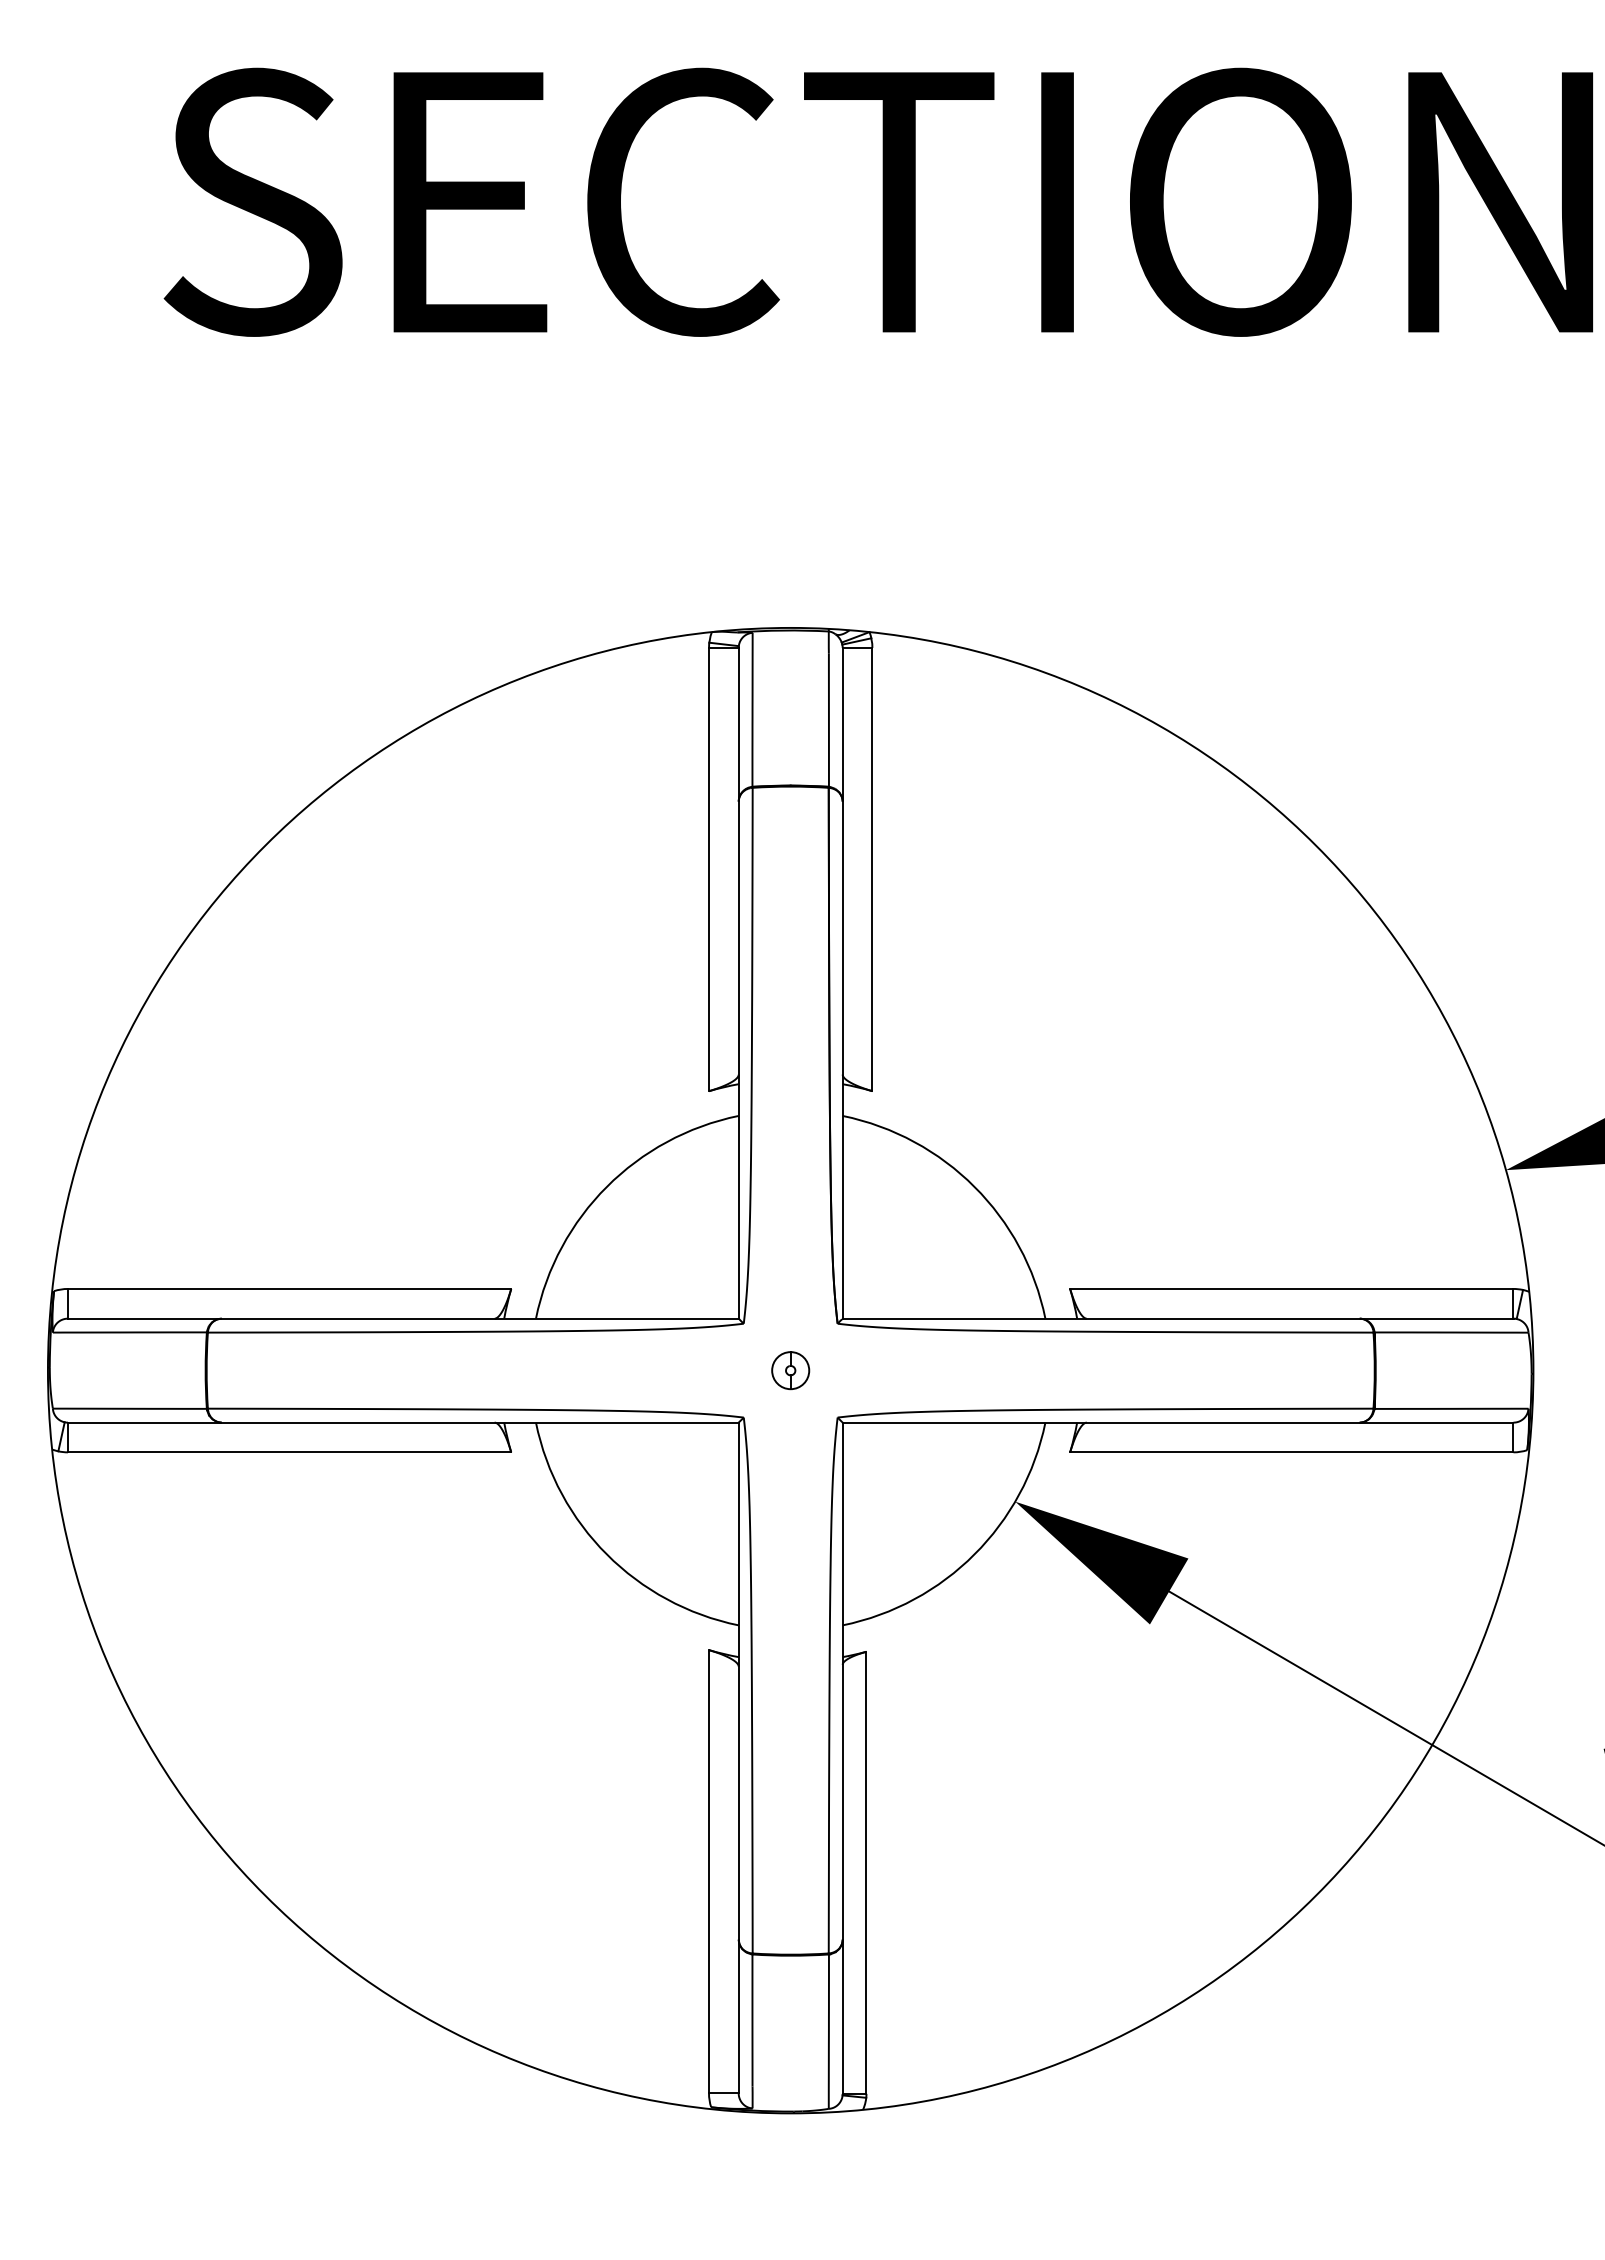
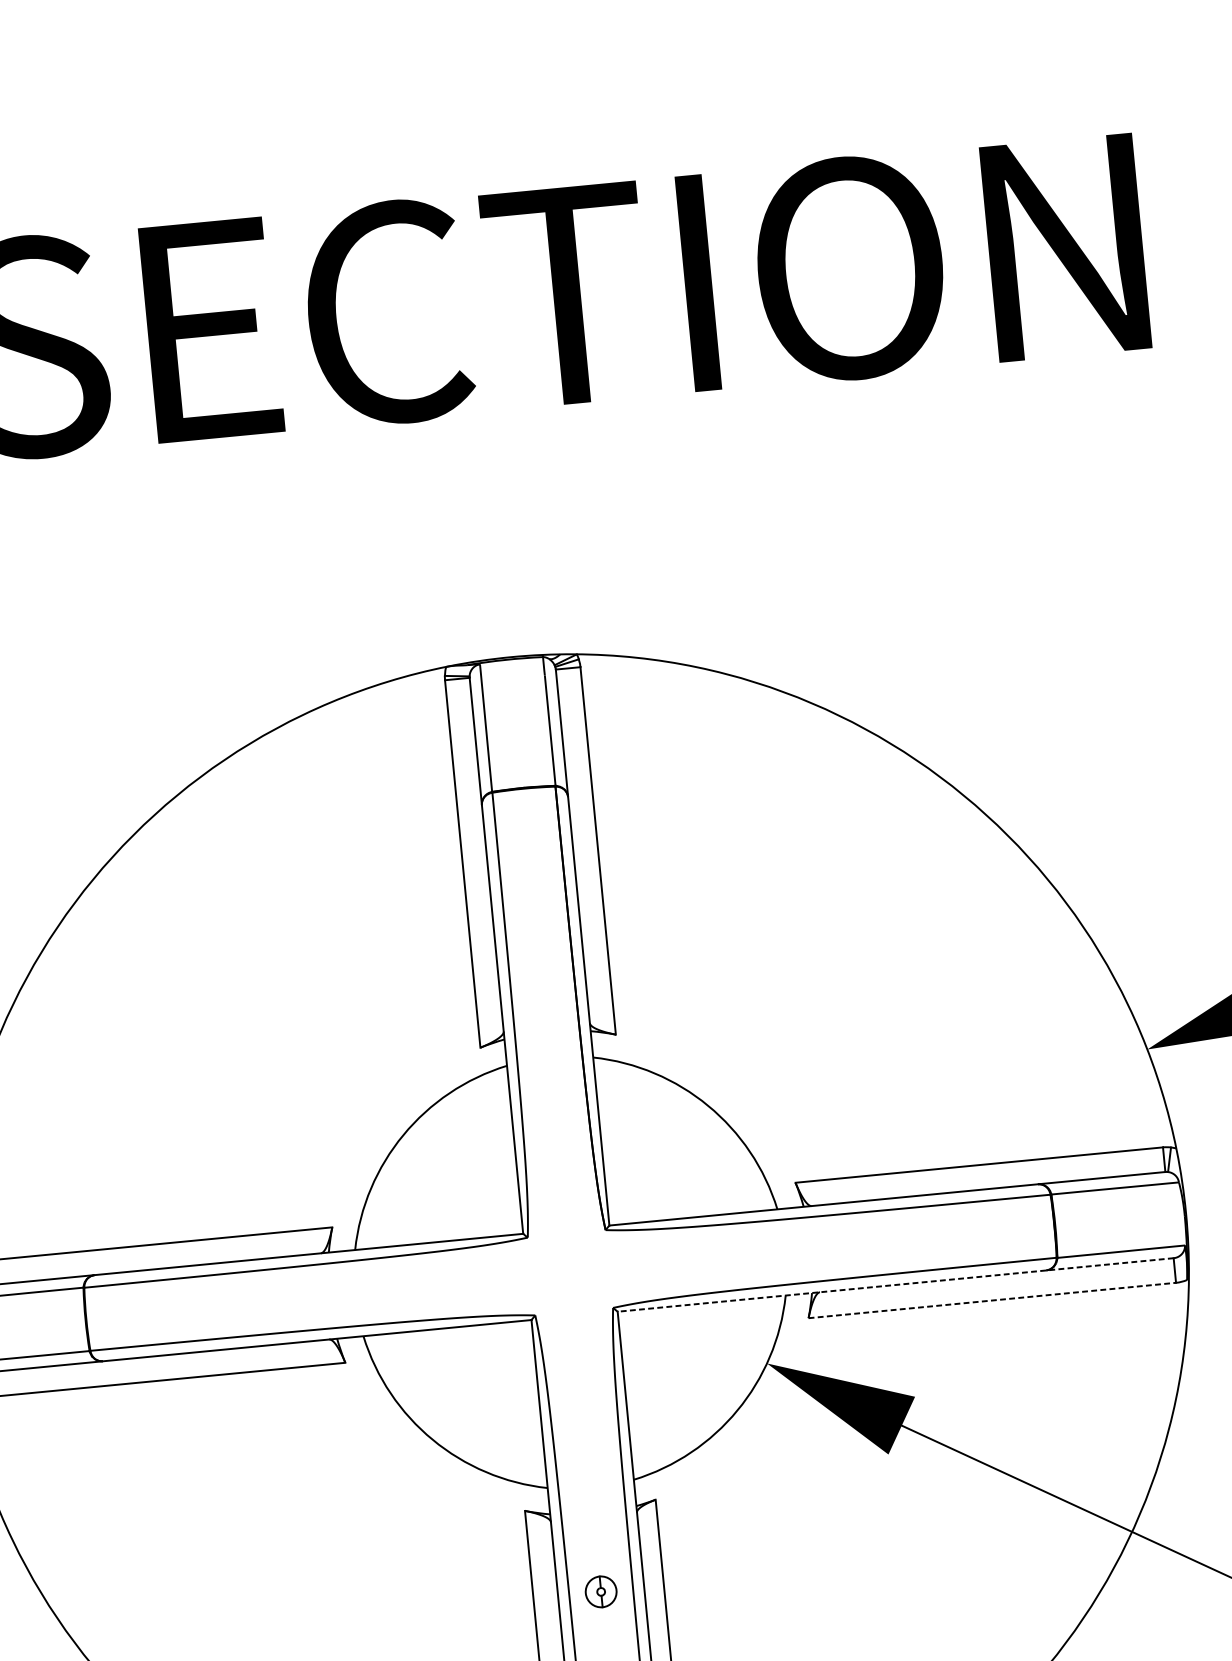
part: (790, 1370) -> (600, 1591), moved
line: (1177, 1422) -> (895, 1284), solid -> dashed
line: (1291, 1452) -> (992, 1300), solid -> dashed

